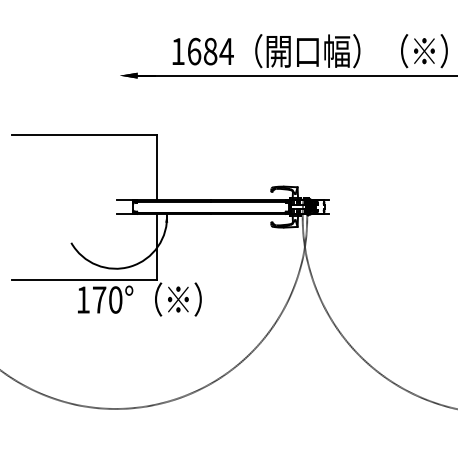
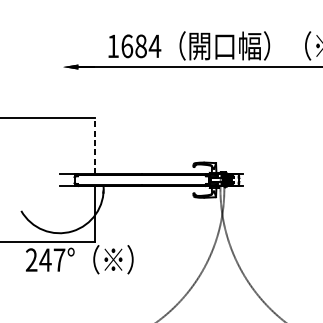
line: (157, 167) -> (95, 146), solid -> dashed
text: (99, 299) -> (45, 259), 170° -> 247°

